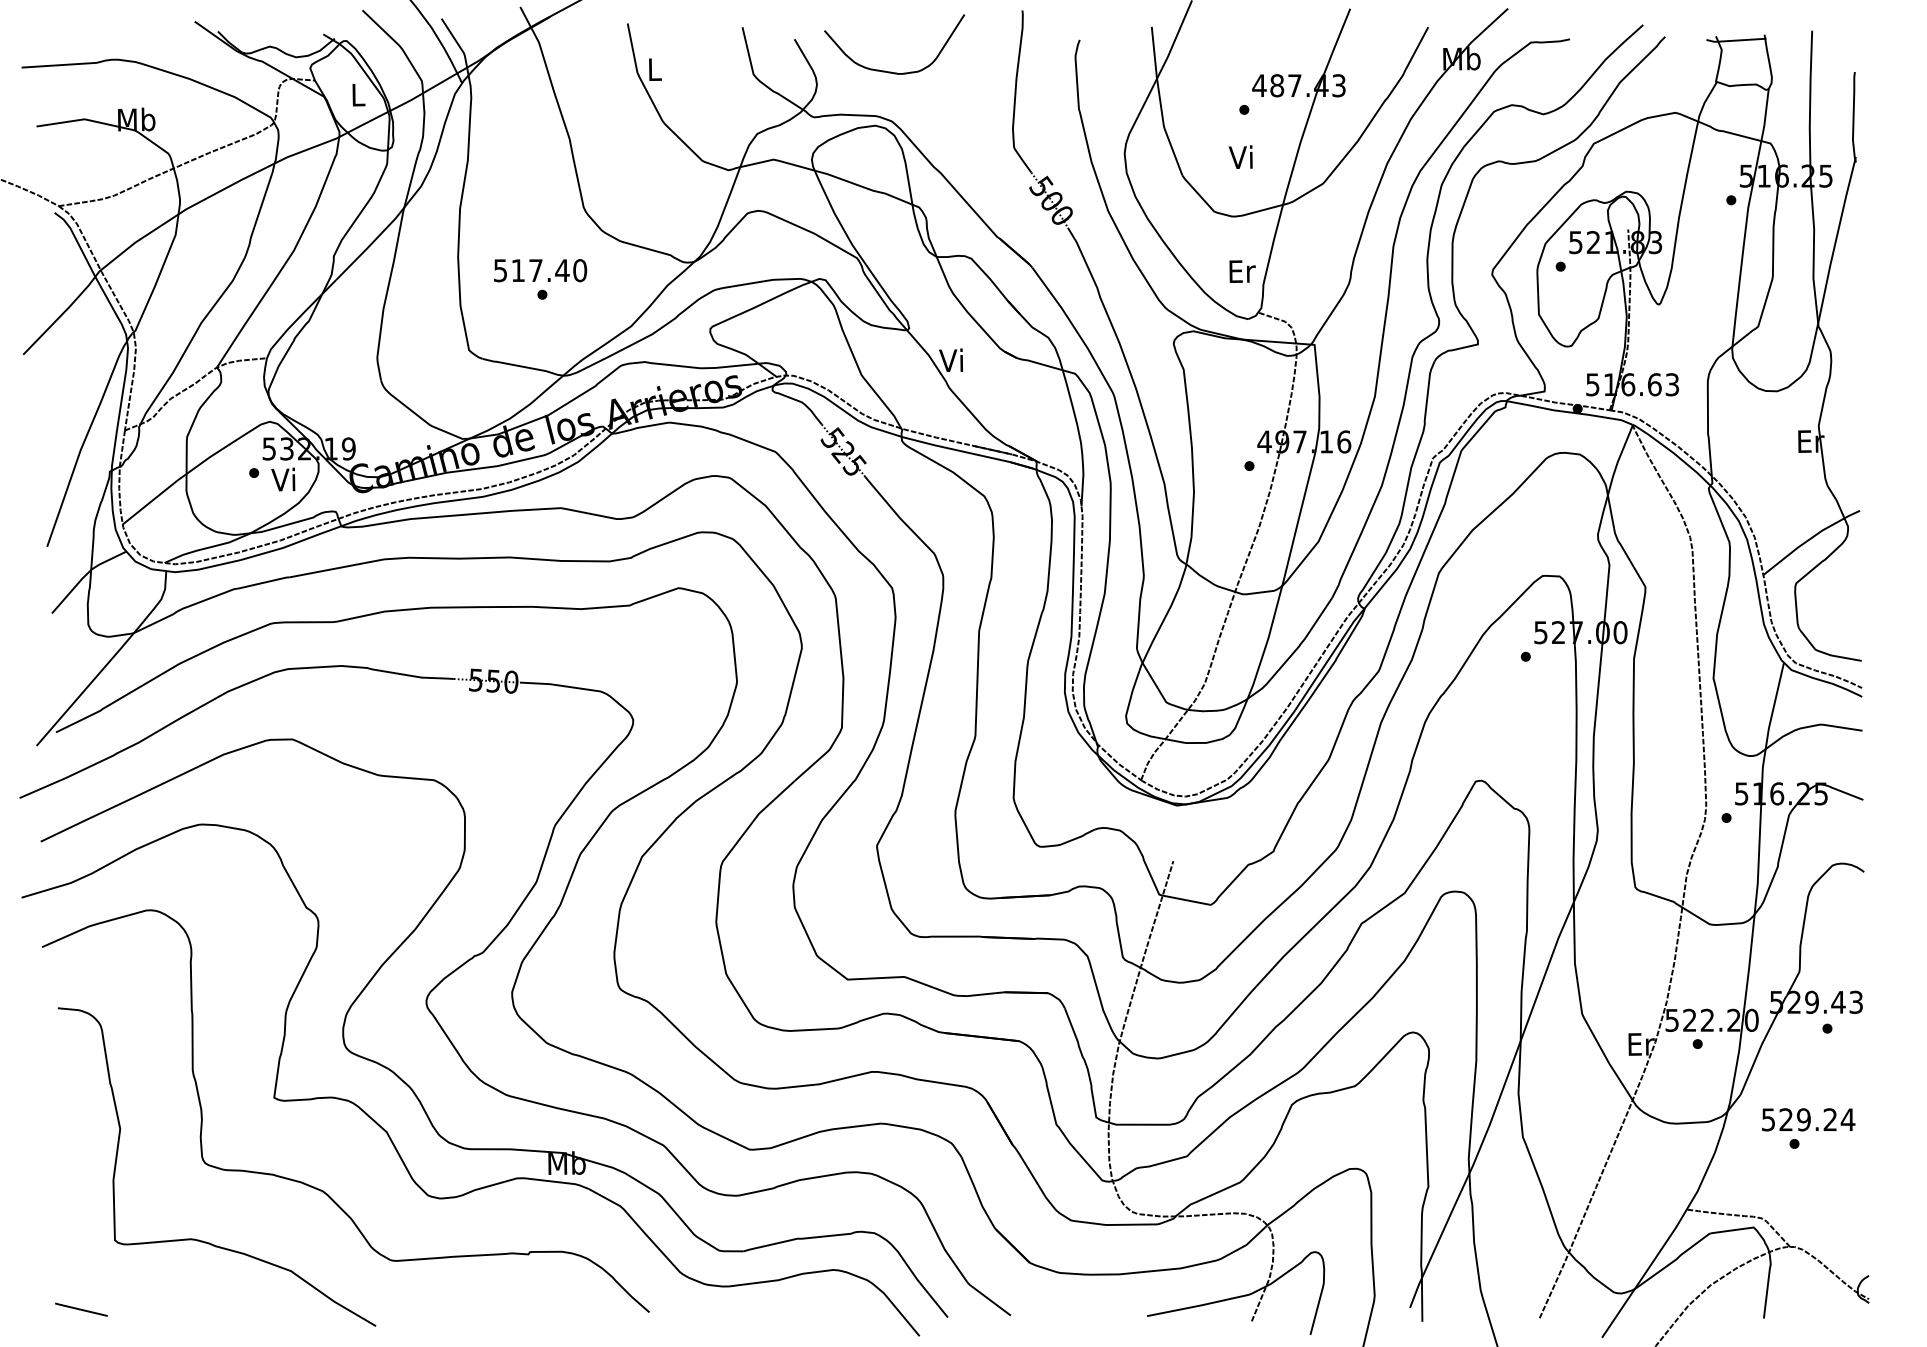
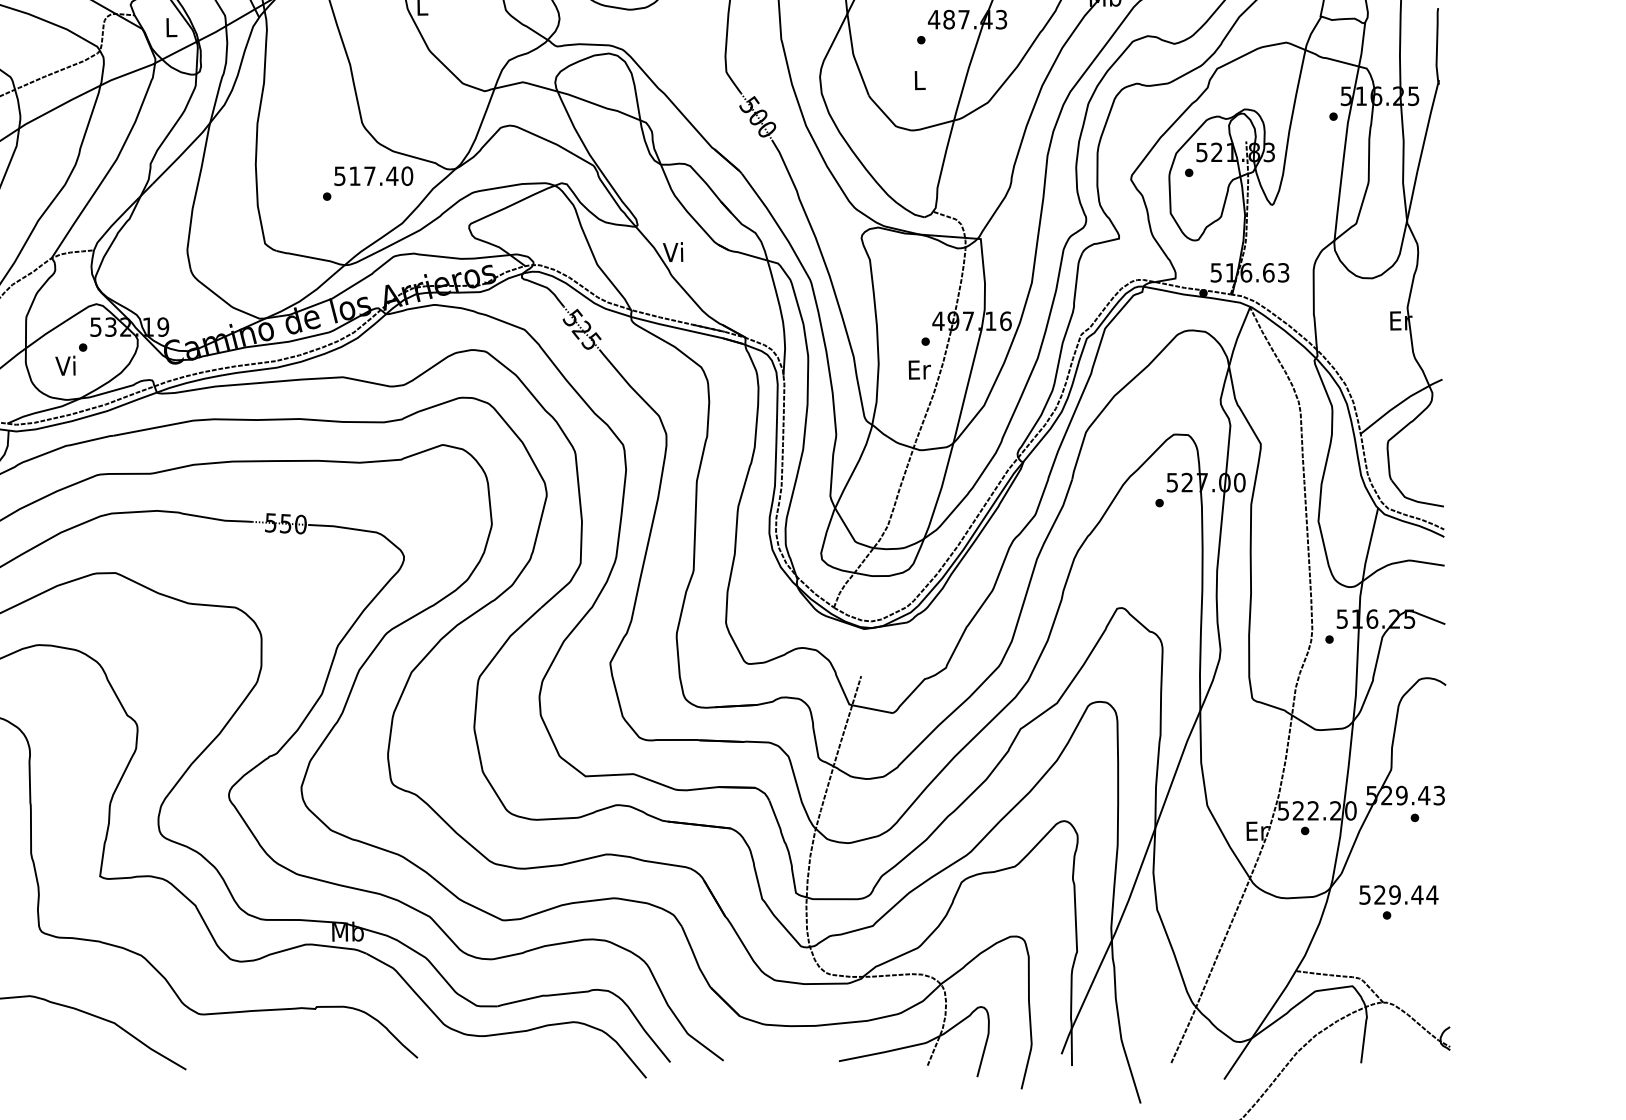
text: (1240, 156) -> (918, 79), Vi -> L
text: (540, 270) -> (373, 176), moved
text: (1242, 271) -> (919, 369), moved
text: (283, 479) -> (65, 365), moved
text: (1830, 1119) -> (1417, 894), 529.24 -> 529.44

